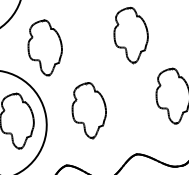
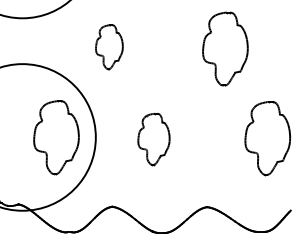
part: (45, 47) -> (109, 46), size x0.6
part: (88, 110) -> (153, 139), size x0.7

